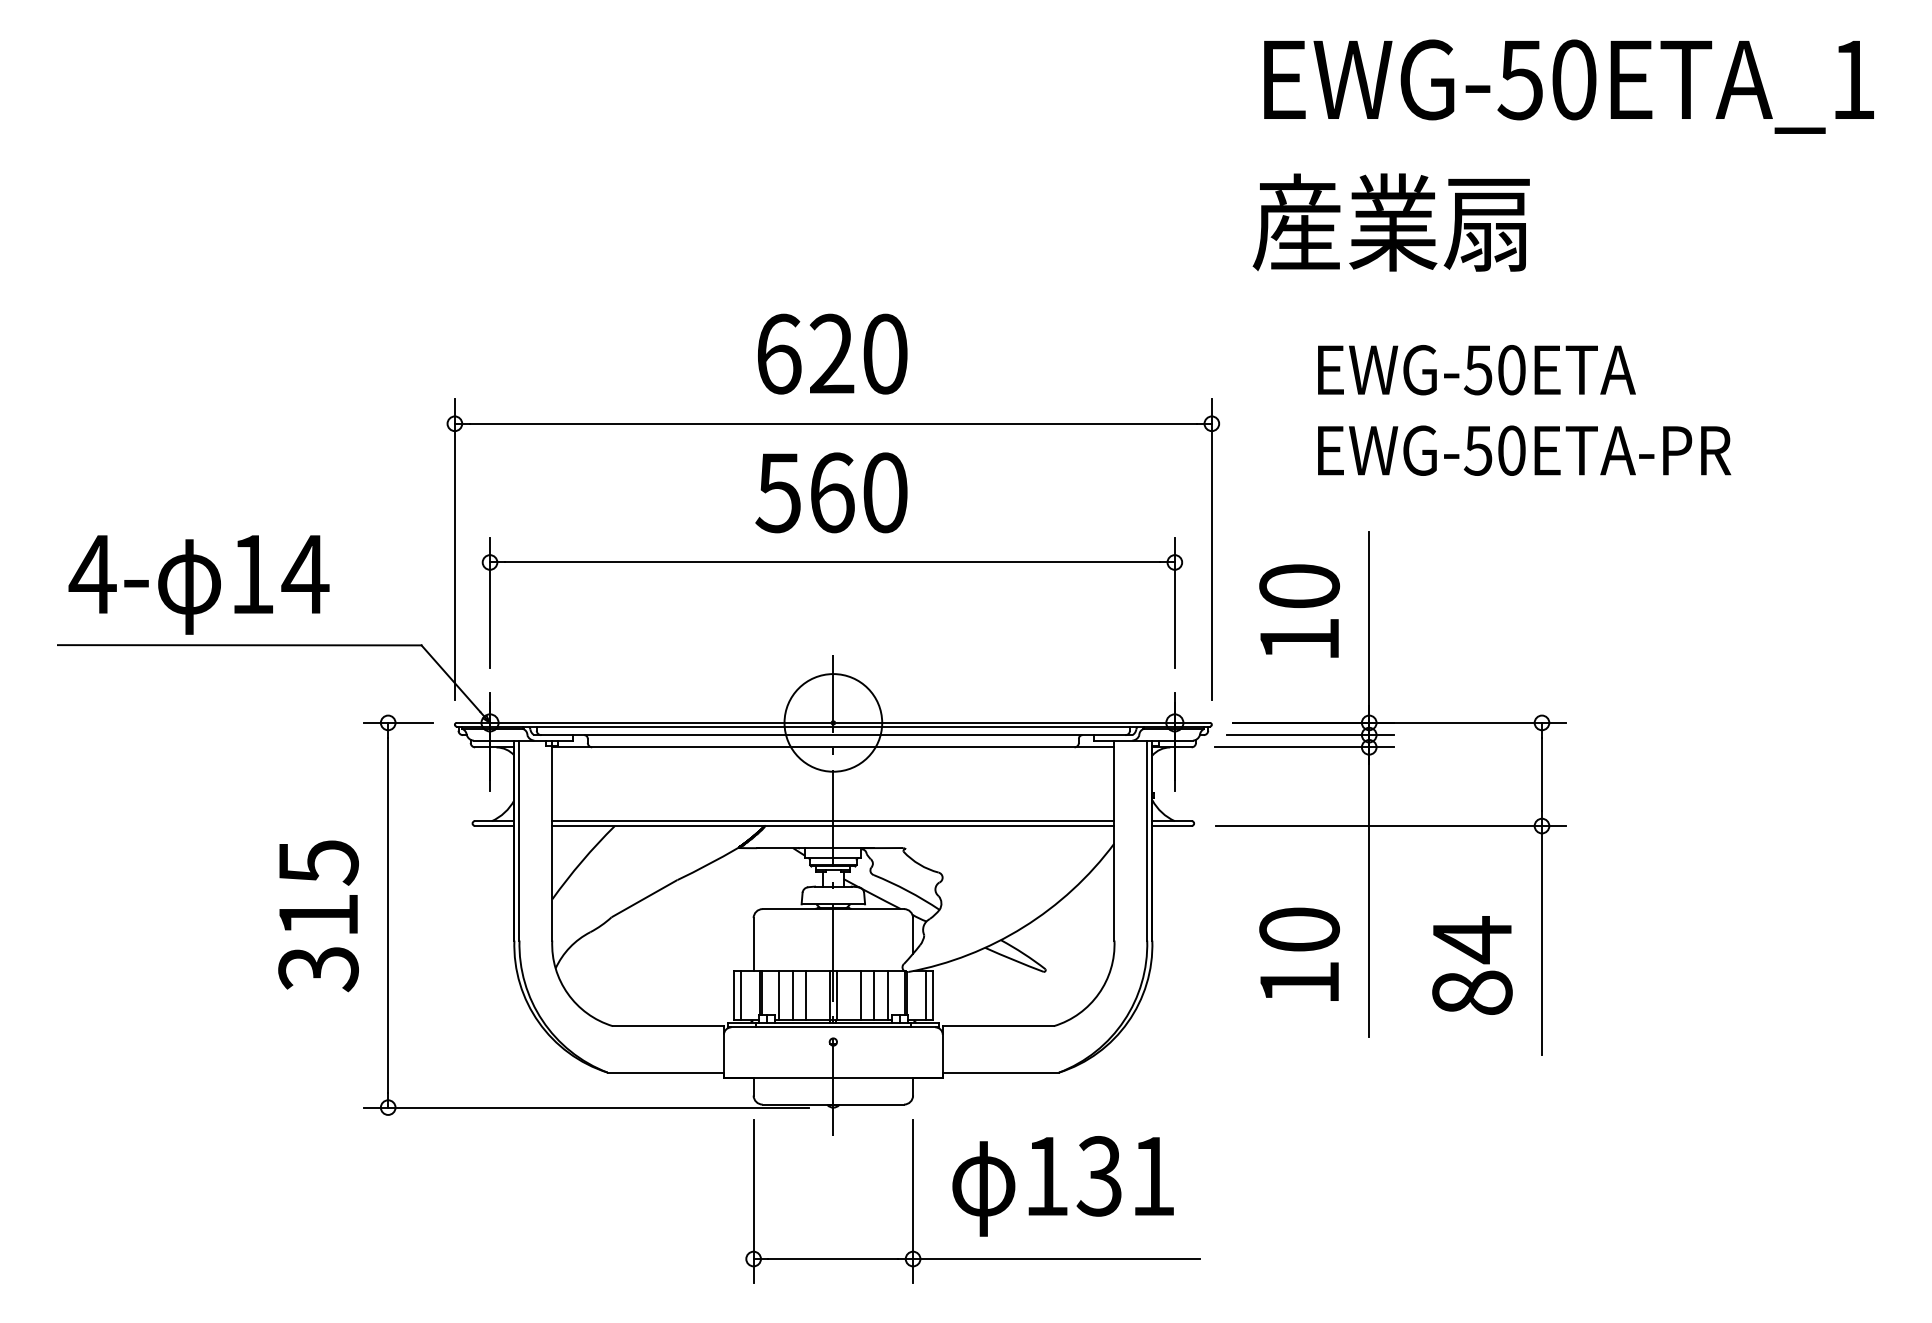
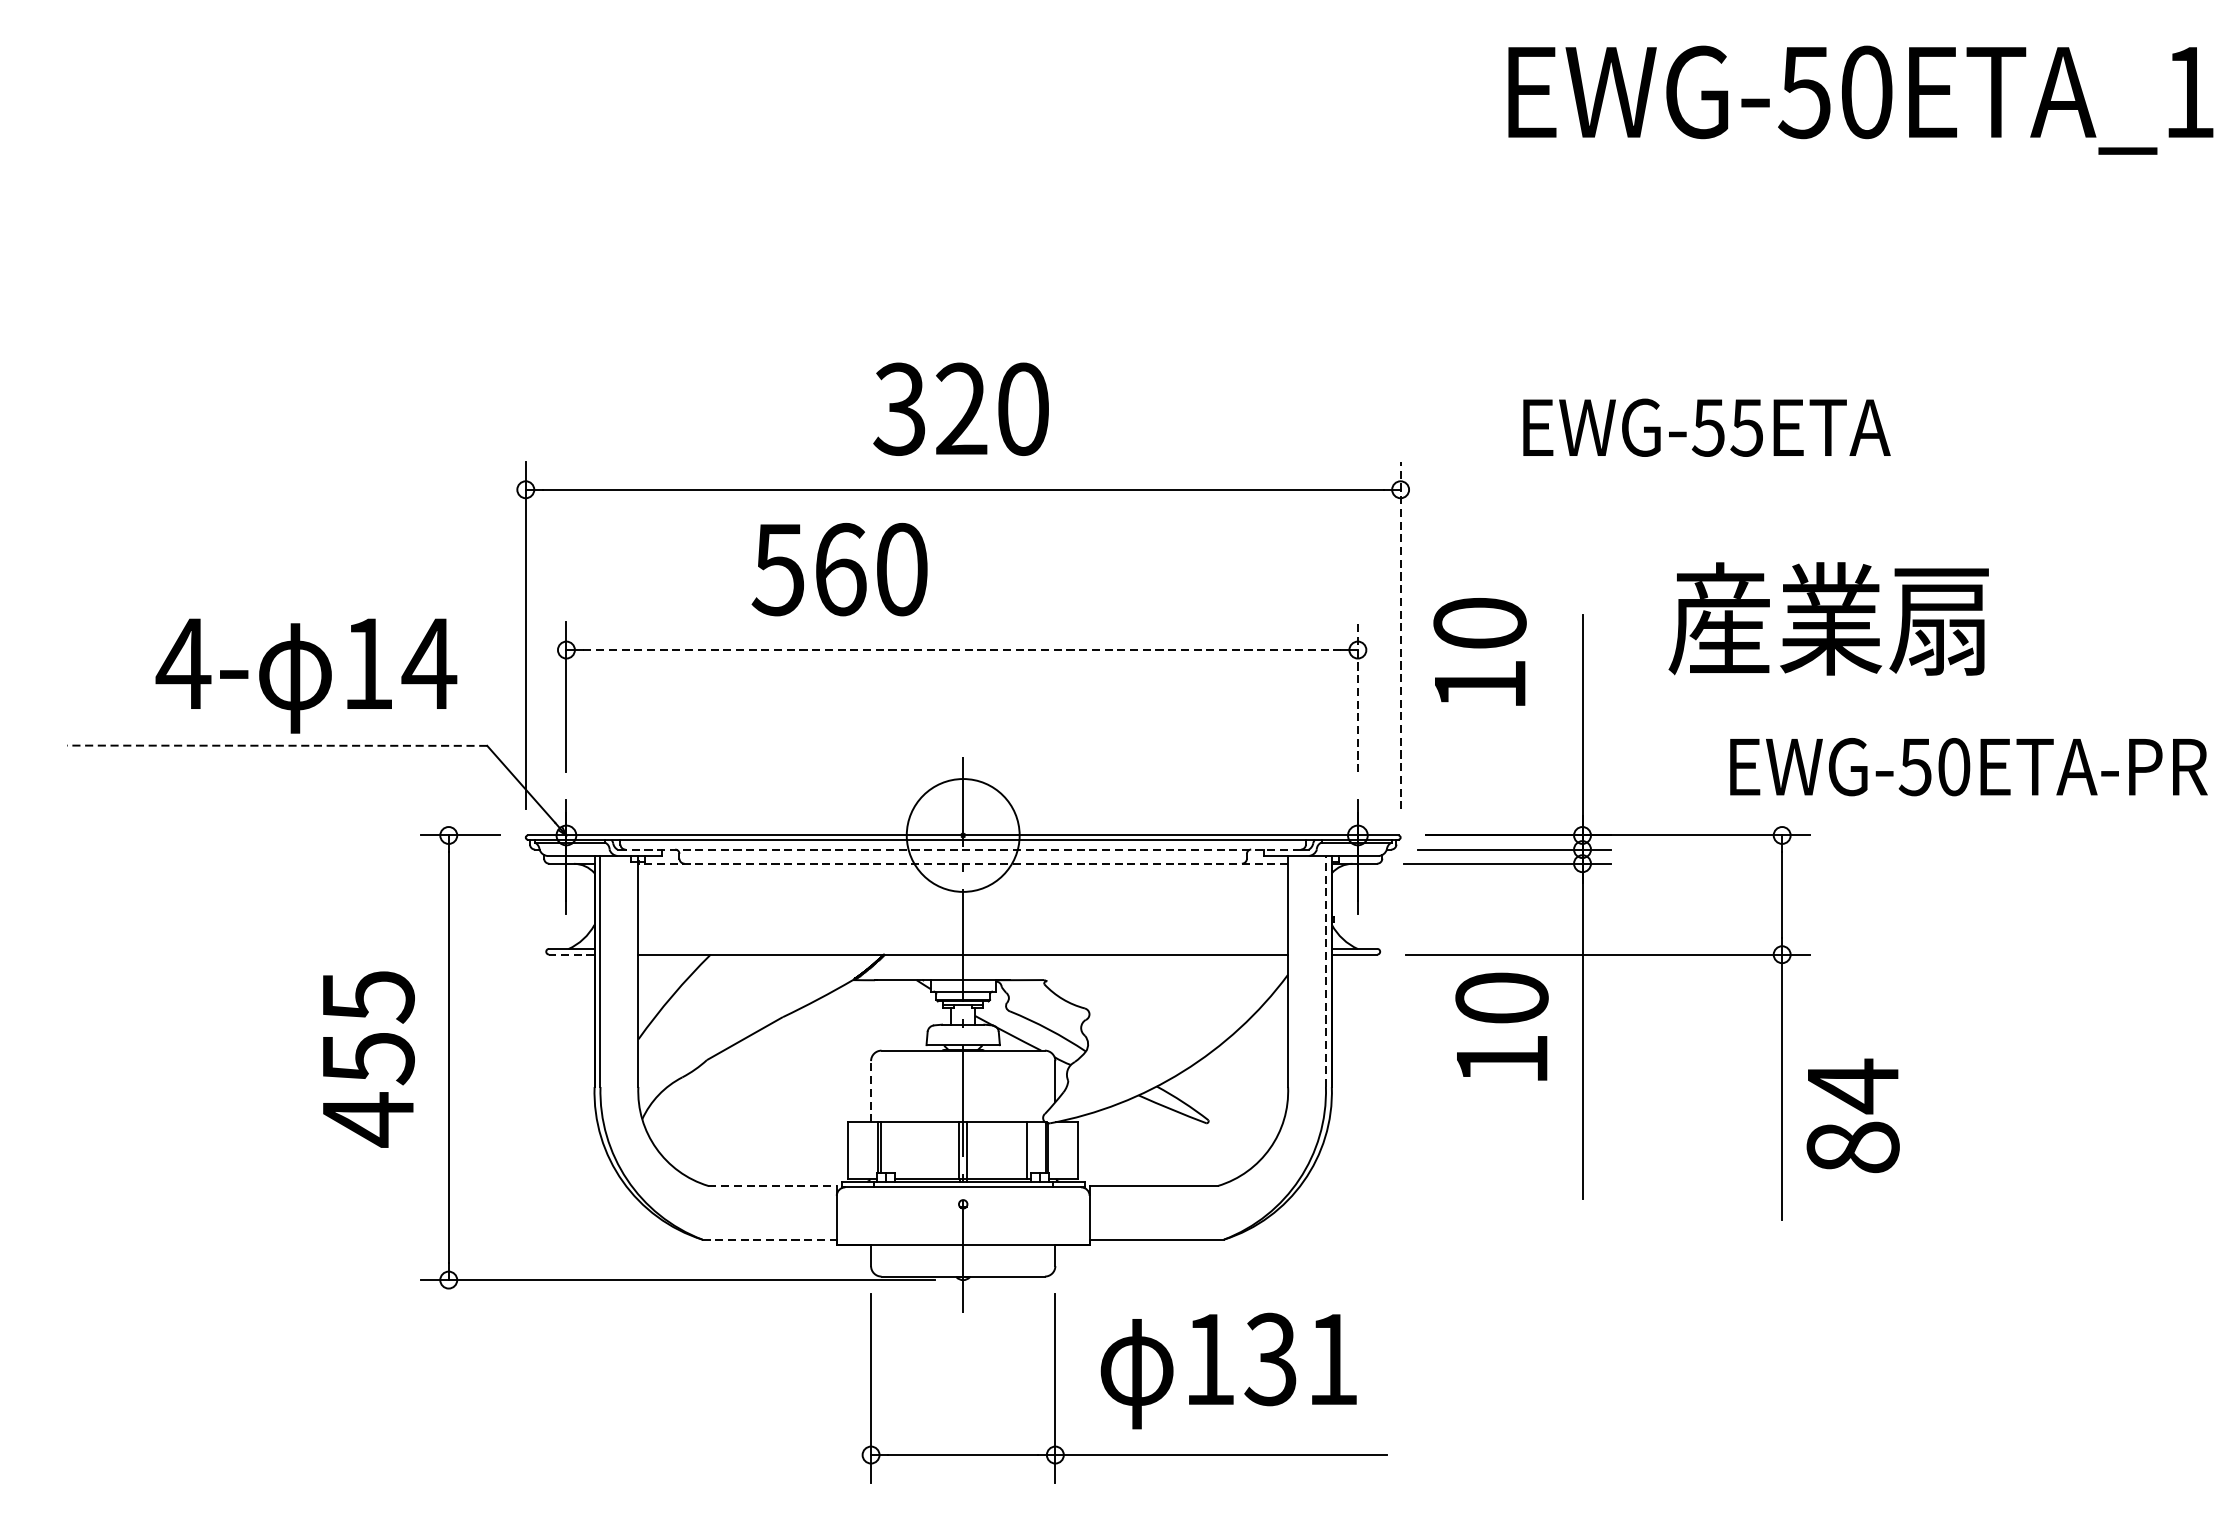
text: (1568, 86) -> (1860, 99), moved
text: (1390, 222) -> (1827, 618), moved
text: (778, 353) -> (899, 408), 620 -> 320
text: (1511, 370) -> (1746, 428), EWG-50ETA -> EWG-55ETA
text: (1524, 450) -> (1968, 766), moved
text: (831, 492) -> (839, 569), moved
line: (1211, 549) -> (1400, 635), solid -> dashed
line: (832, 562) -> (962, 650), solid -> dashed
text: (198, 584) -> (305, 675), moved
line: (1174, 602) -> (1357, 696), solid -> dashed
text: (1299, 610) -> (1479, 651), moved
line: (239, 645) -> (276, 746), solid -> dashed
line: (832, 735) -> (962, 850), solid -> dashed
line: (832, 747) -> (962, 863), solid -> dashed
line: (833, 821) -> (963, 949), removed
line: (494, 826) -> (571, 955), solid -> dashed
line: (1147, 840) -> (1326, 971), solid -> dashed
text: (318, 943) -> (368, 1090), 315 -> 455
line: (753, 944) -> (870, 1091), solid -> dashed
text: (1299, 953) -> (1501, 1025), moved
text: (1472, 965) -> (1853, 1115), moved
line: (741, 995) -> (857, 1150), removed
line: (778, 995) -> (899, 1150), removed
line: (793, 995) -> (917, 1150), removed
line: (805, 995) -> (931, 1150), removed
line: (861, 995) -> (995, 1150), removed
line: (873, 995) -> (1009, 1150), removed
line: (925, 995) -> (1069, 1150), removed
line: (668, 1026) -> (772, 1186), solid -> dashed
line: (666, 1072) -> (770, 1239), solid -> dashed

